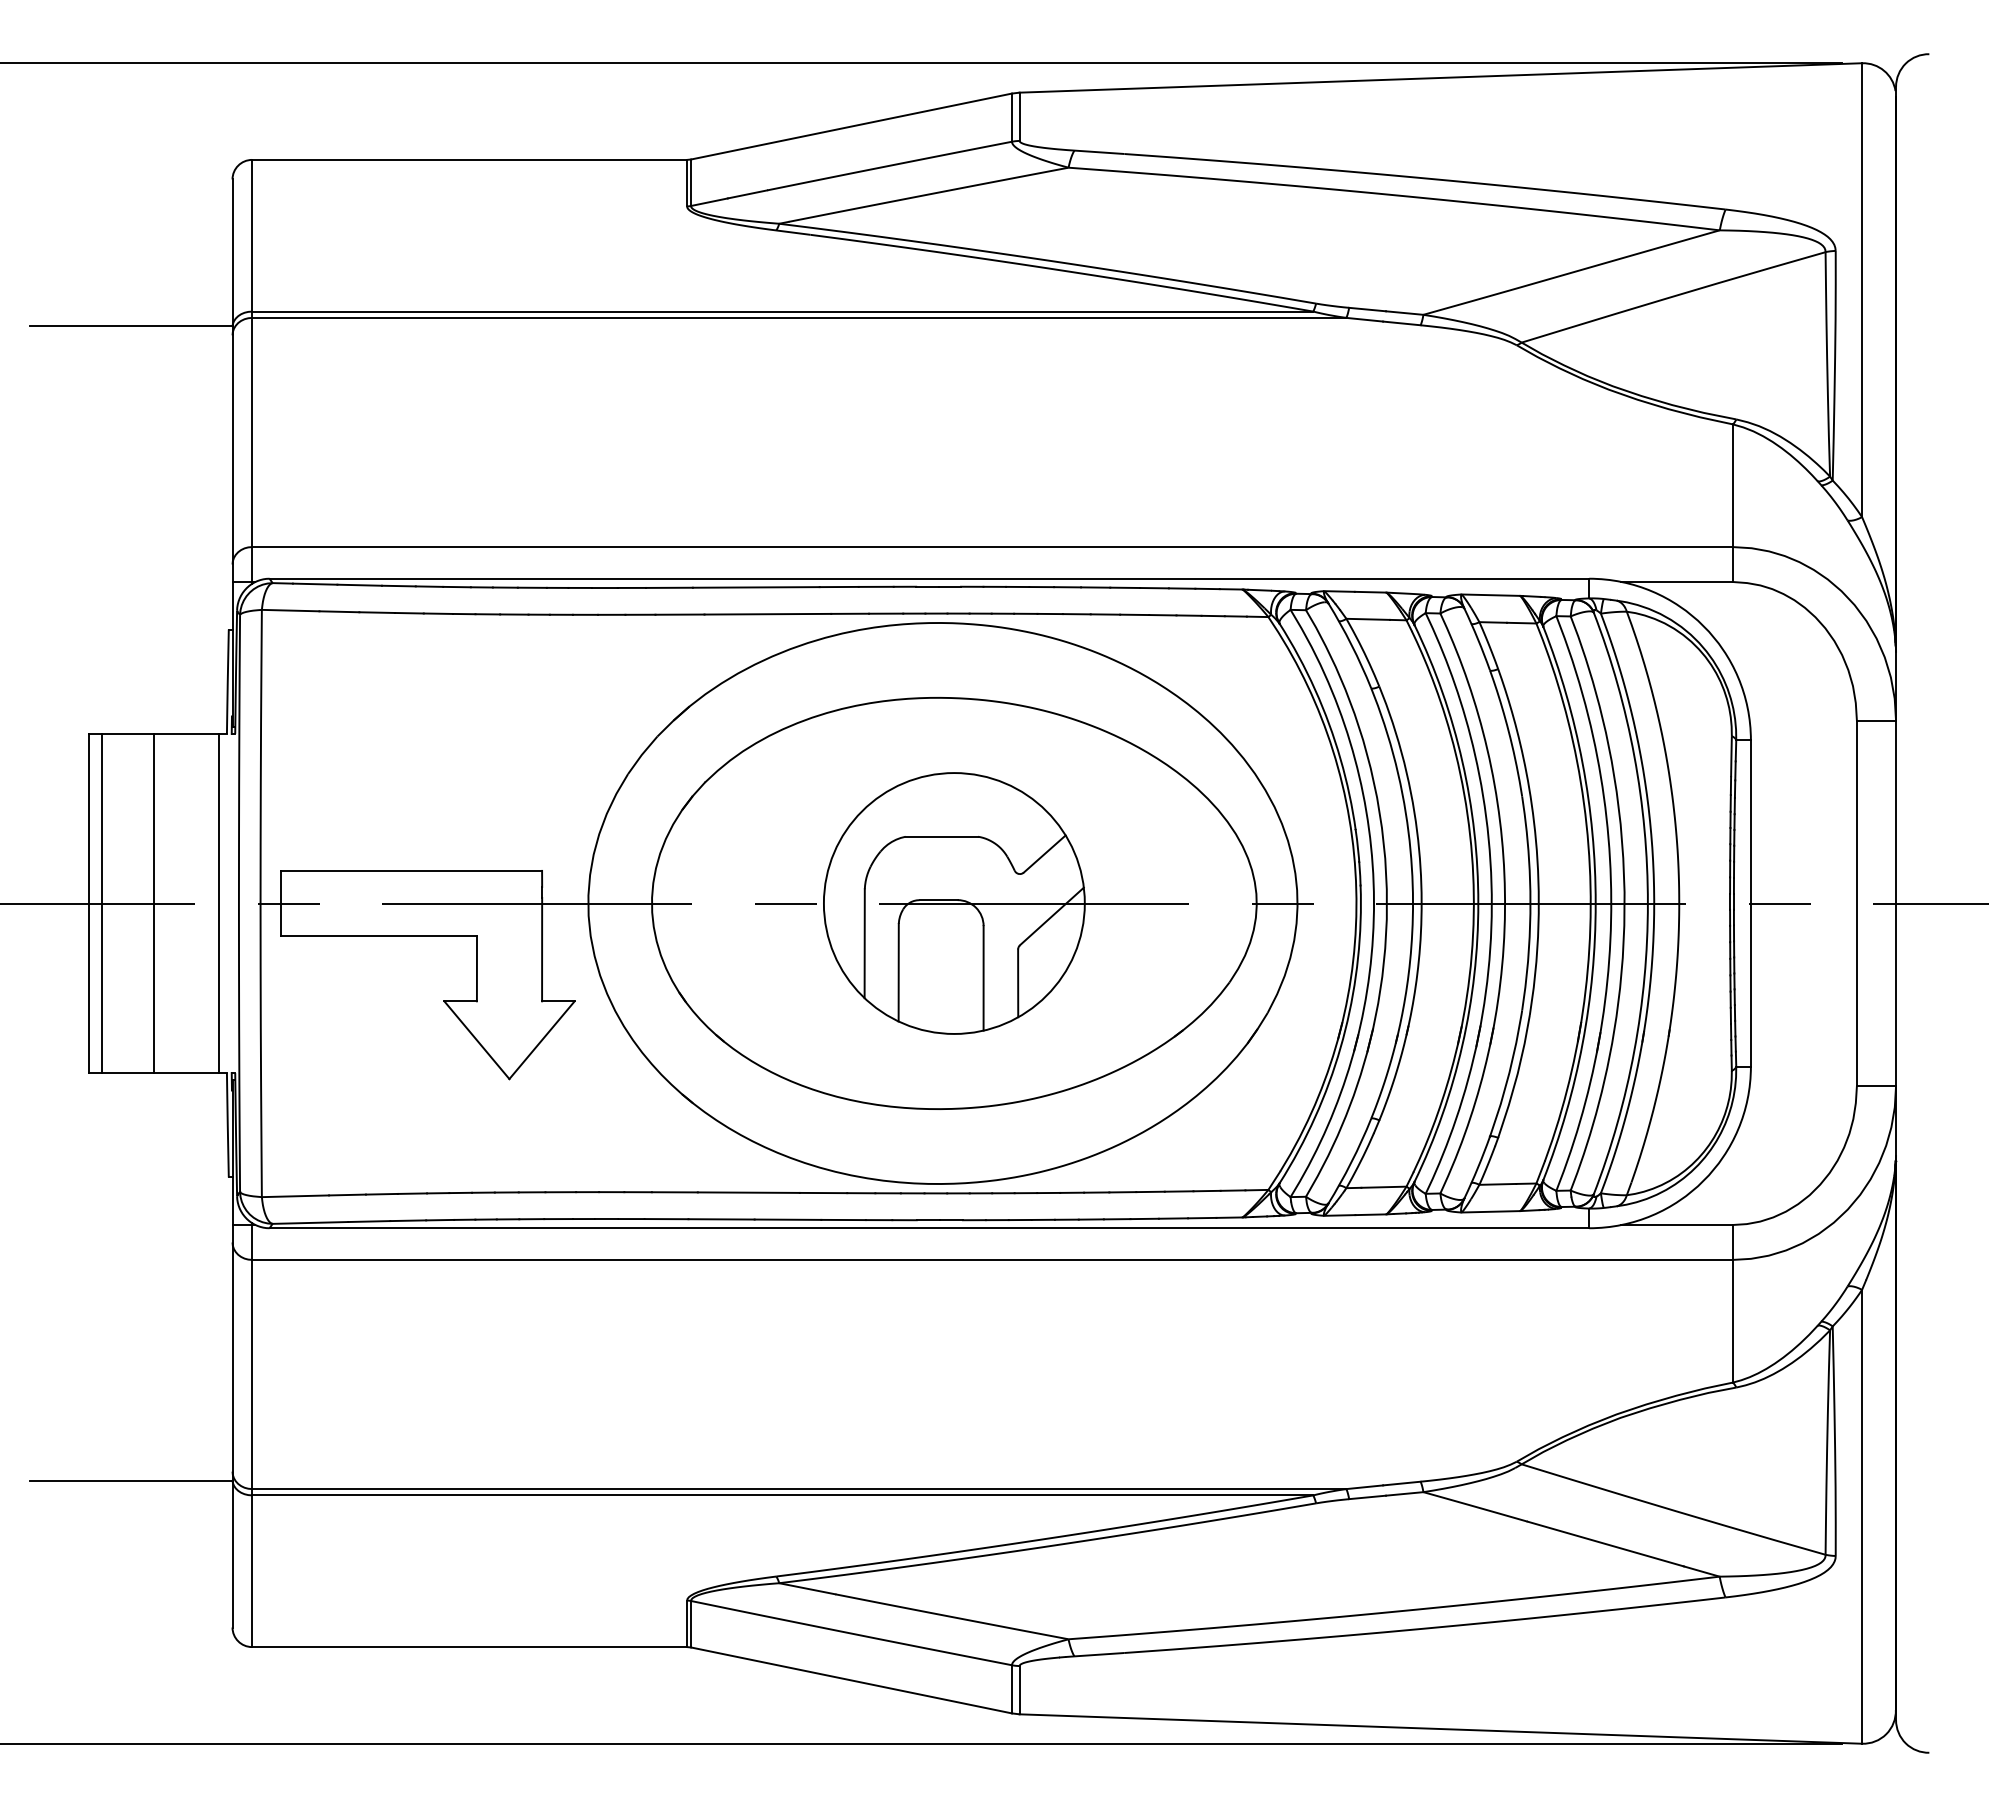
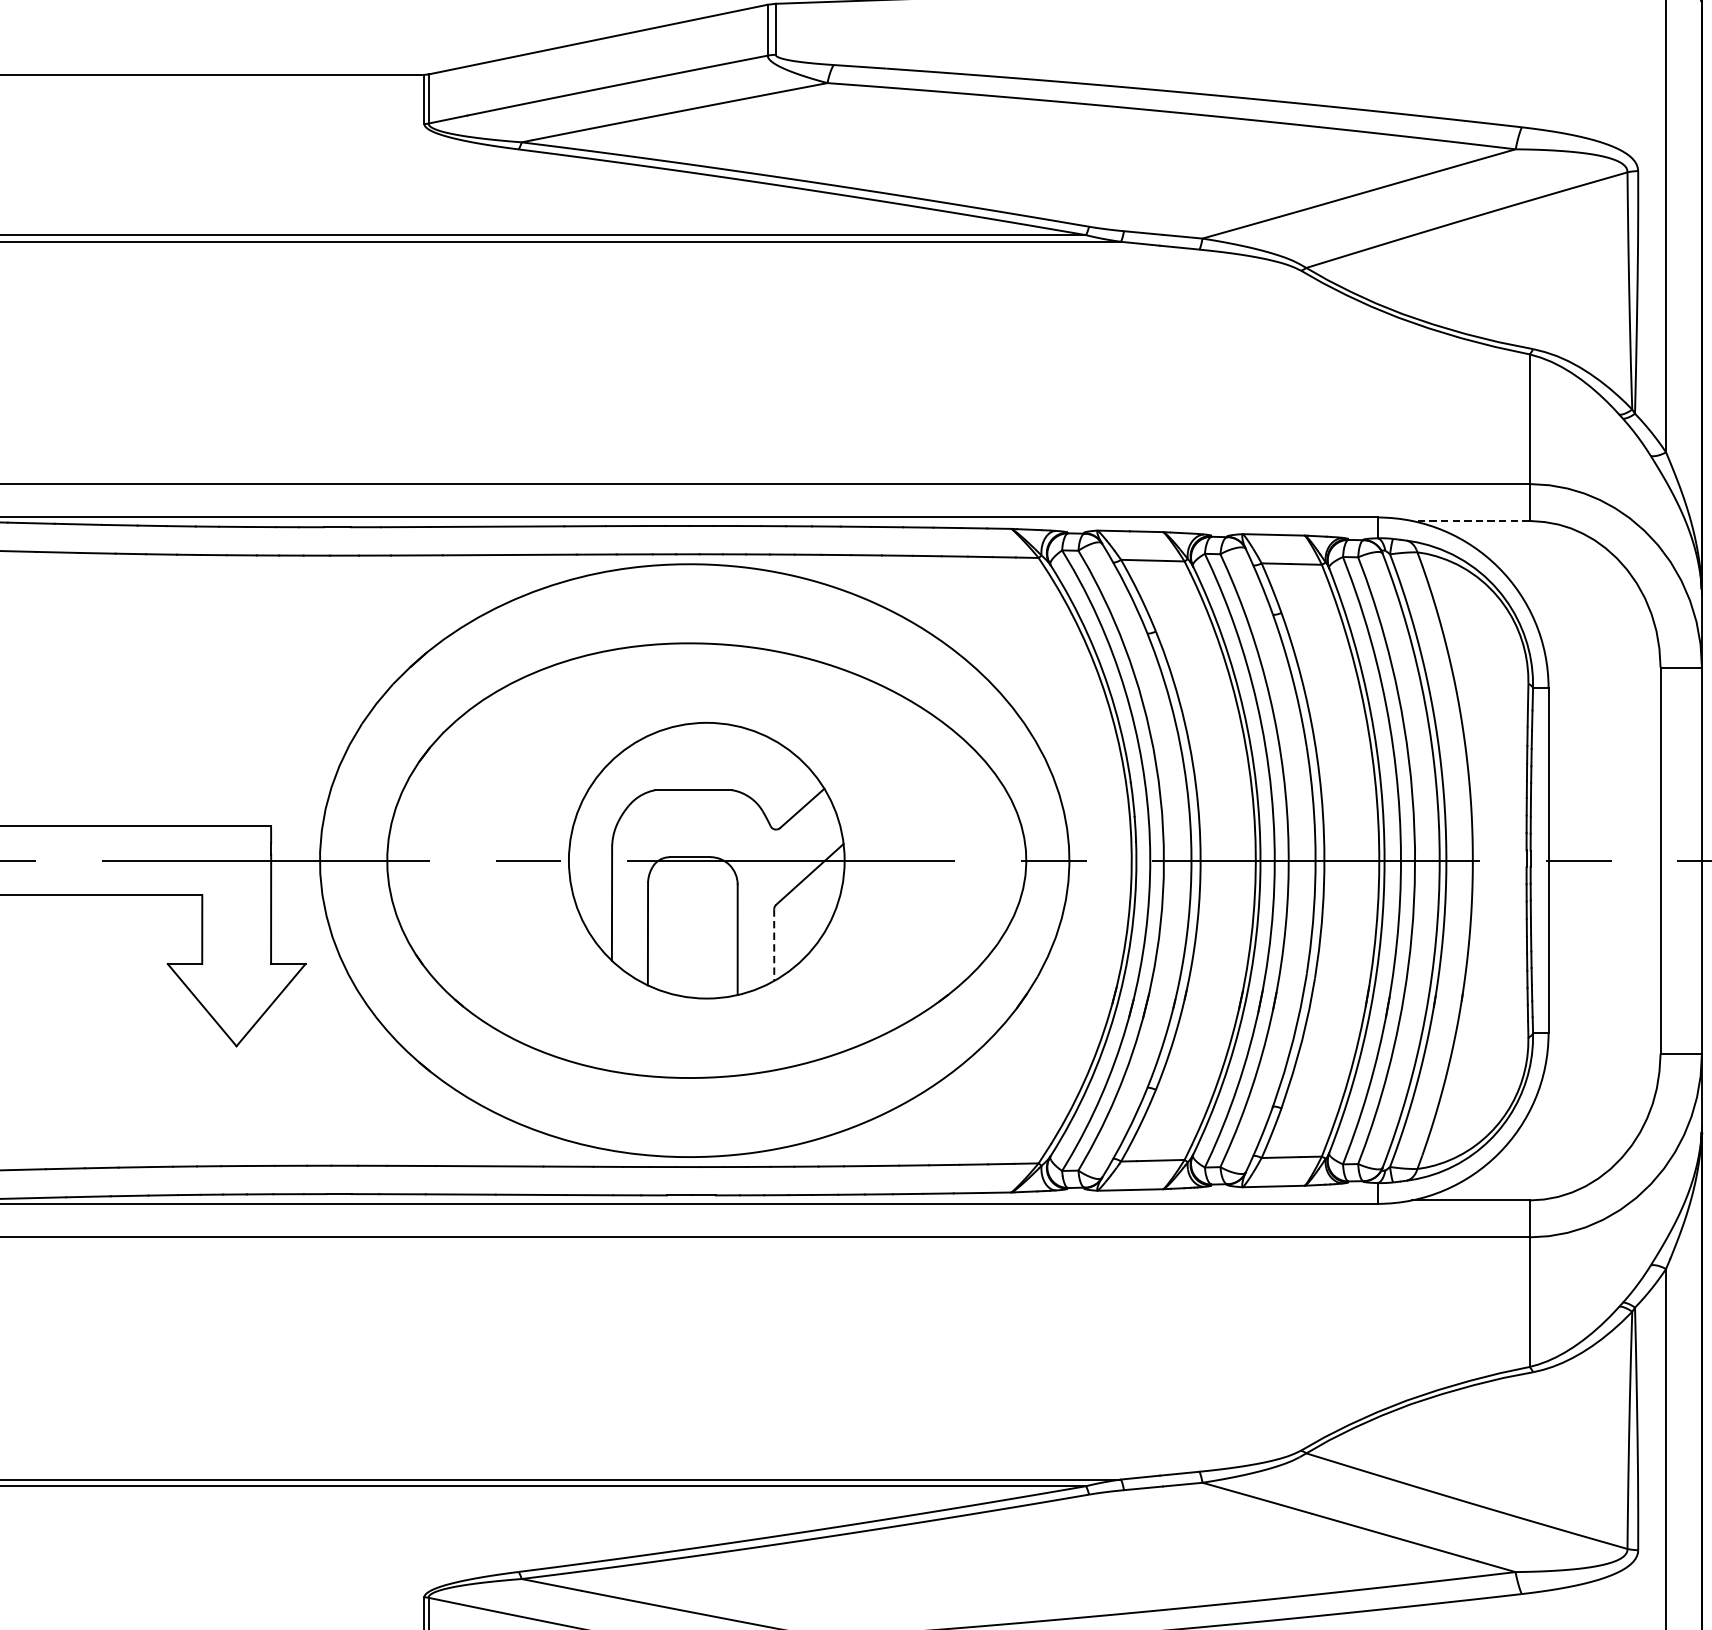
line: (1677, 582) -> (1470, 521), solid -> dashed
line: (1018, 983) -> (774, 945), solid -> dashed

